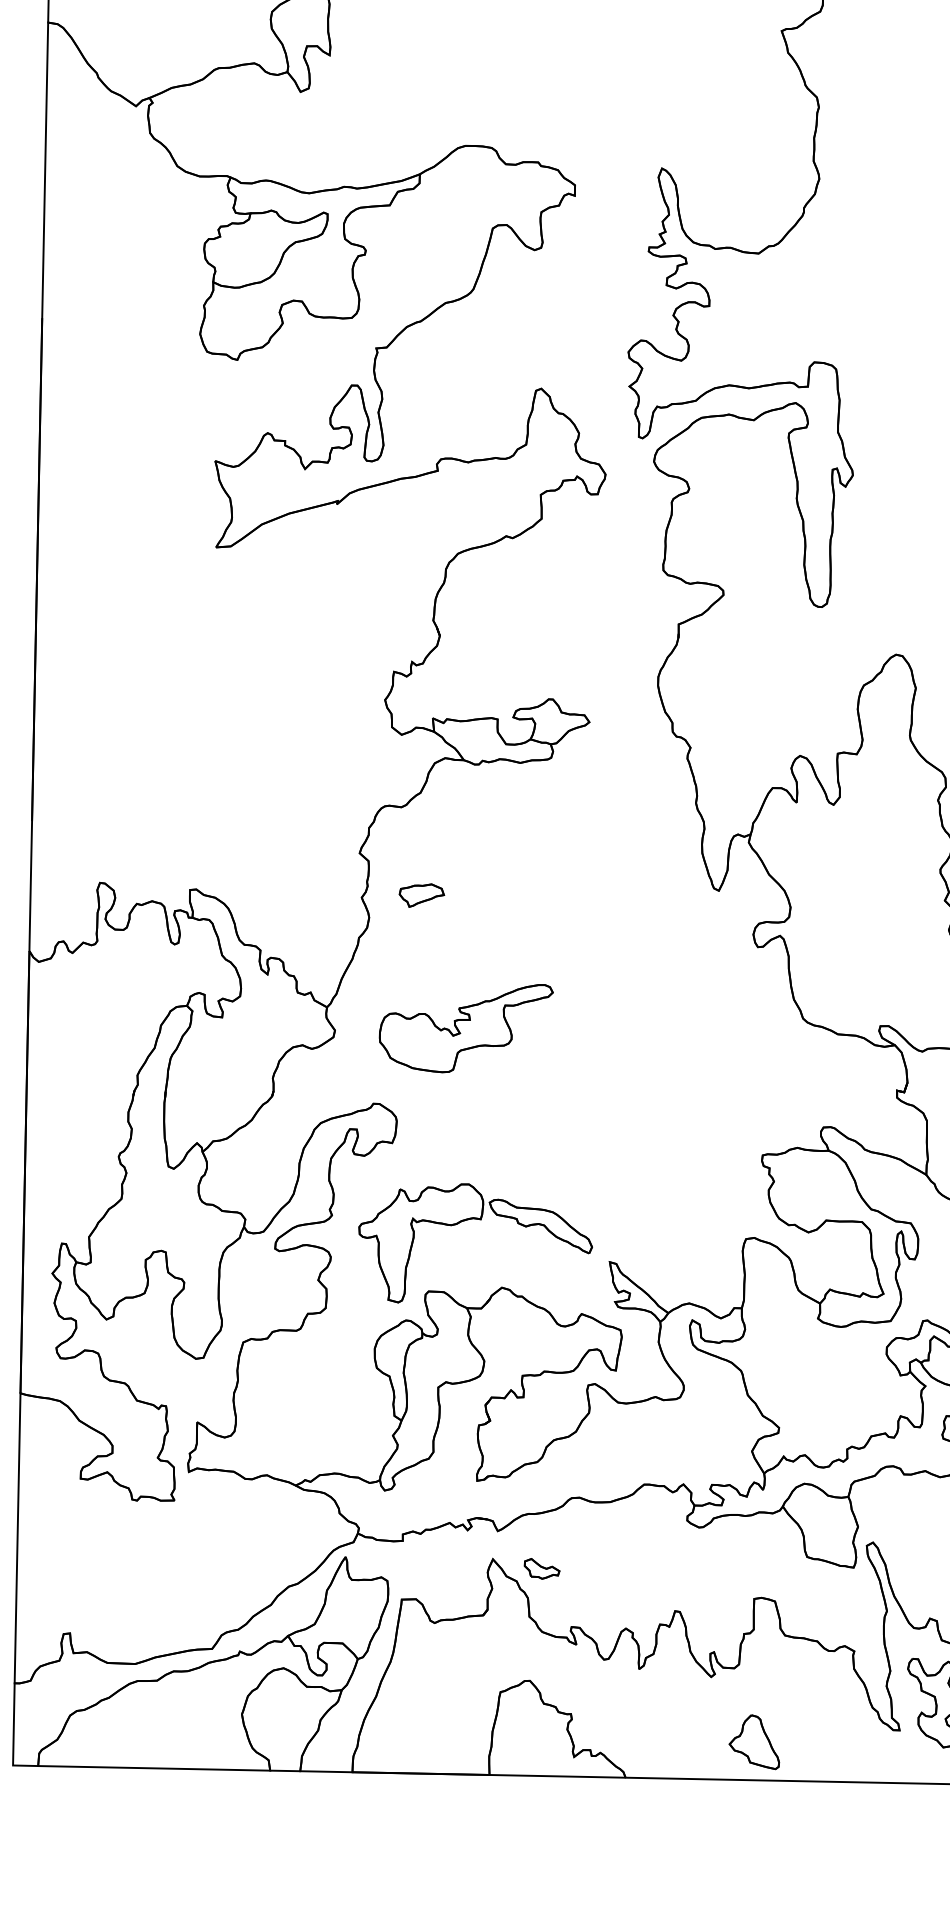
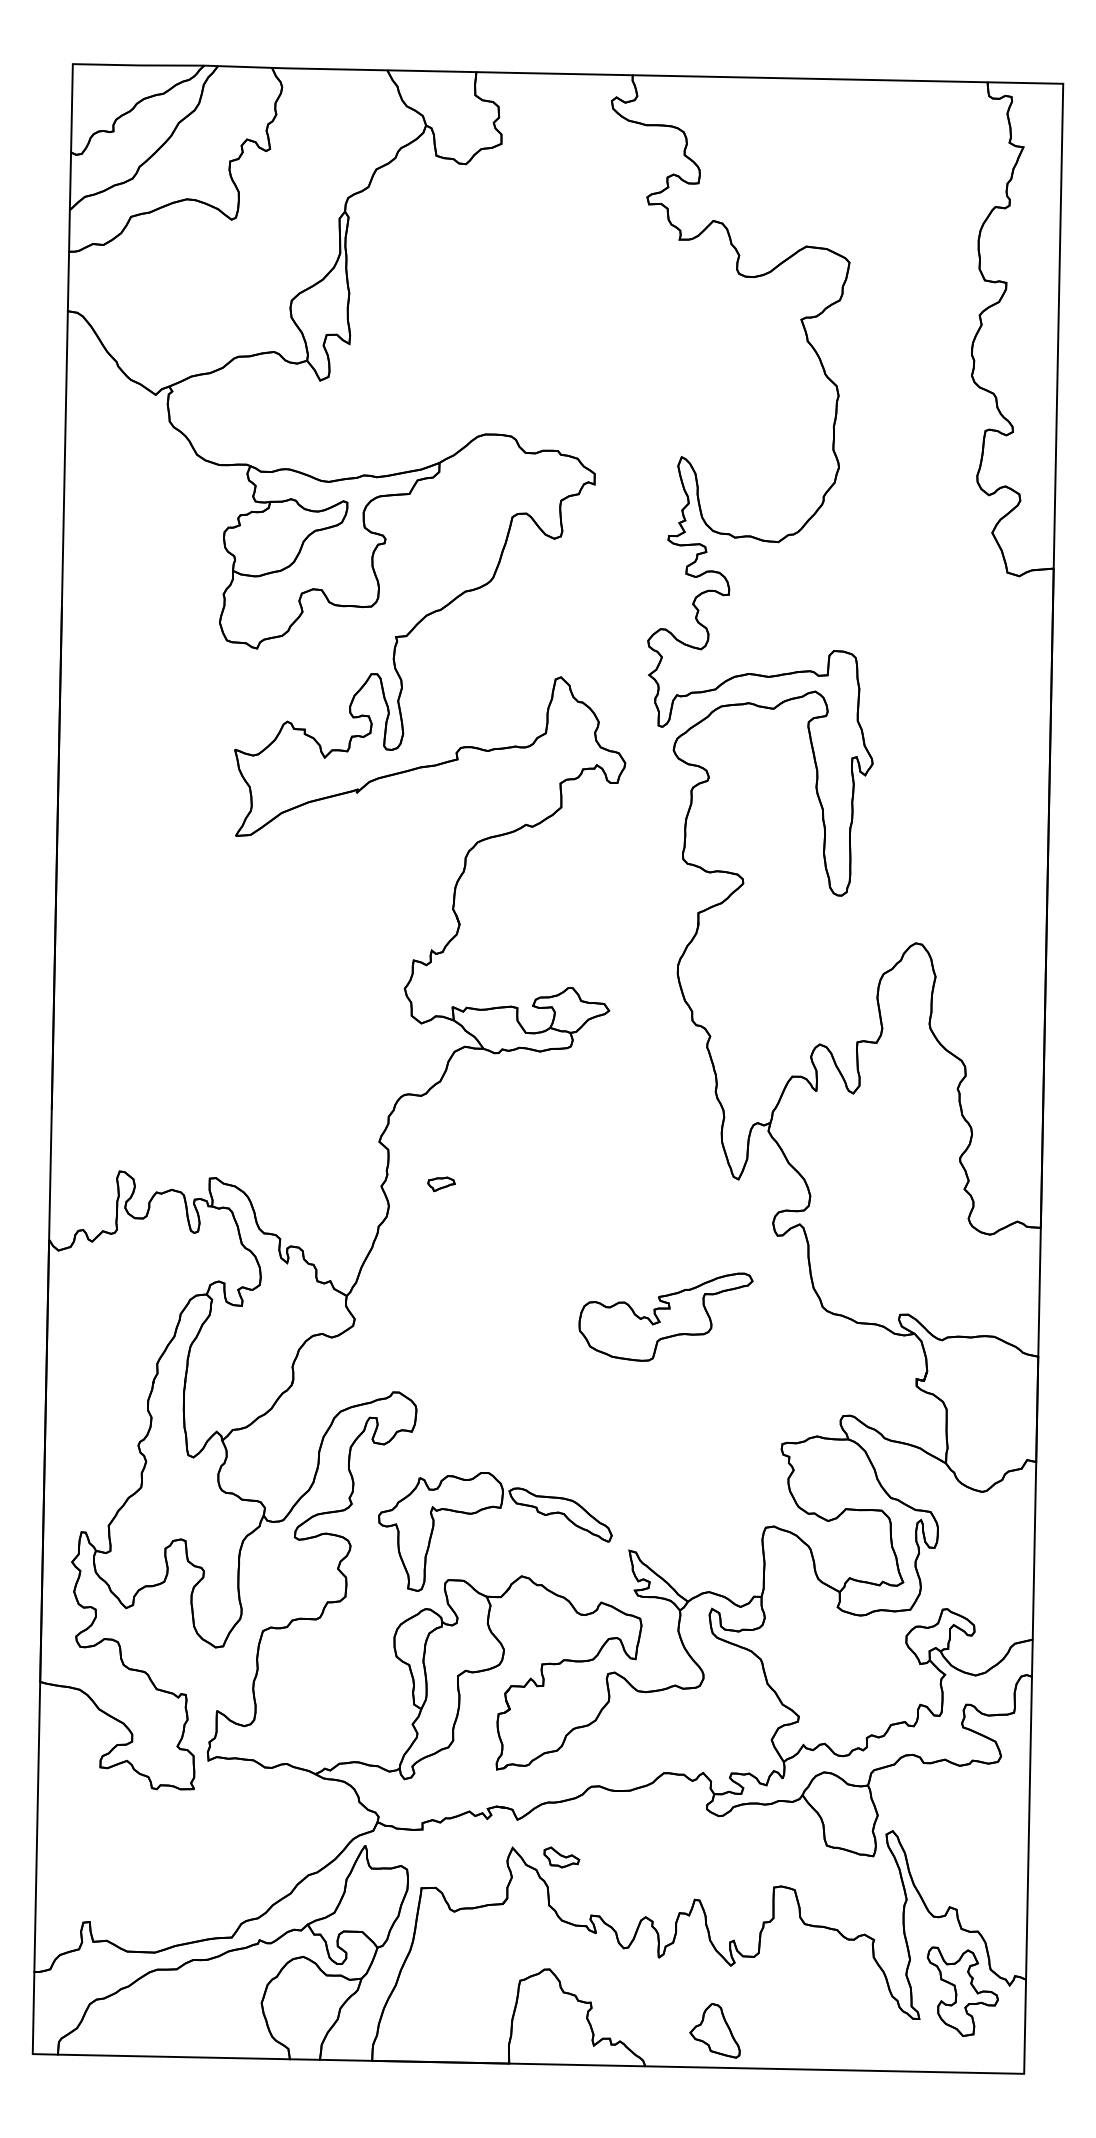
part: (421, 895) -> (441, 1184), size x0.6
part: (465, 1027) -> (665, 1316), moved
part: (753, 1741) -> (714, 2030), moved

